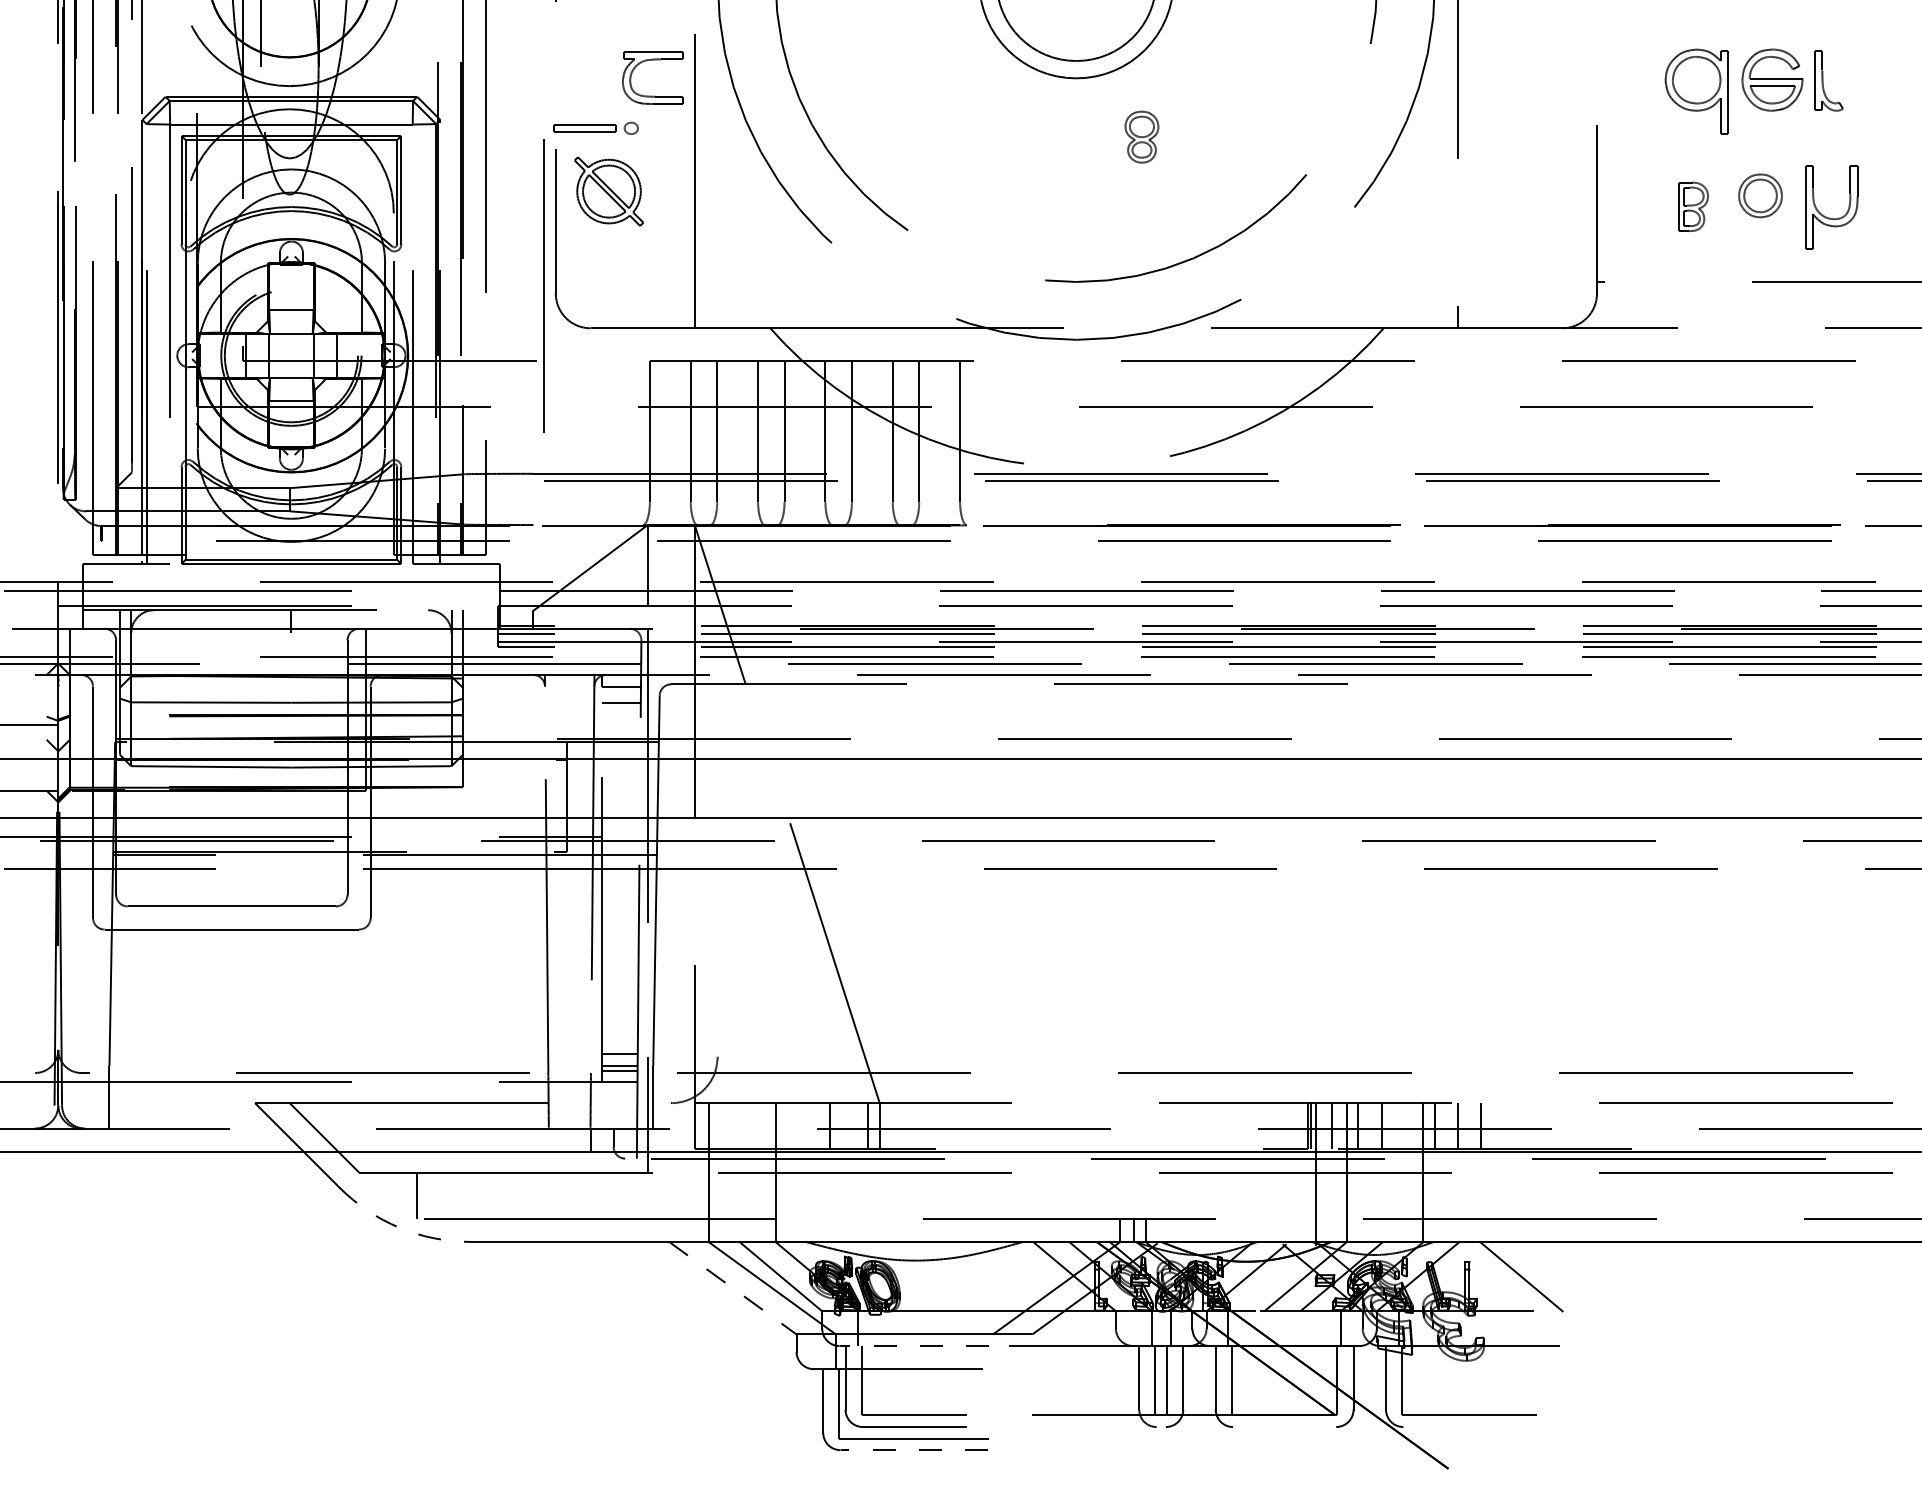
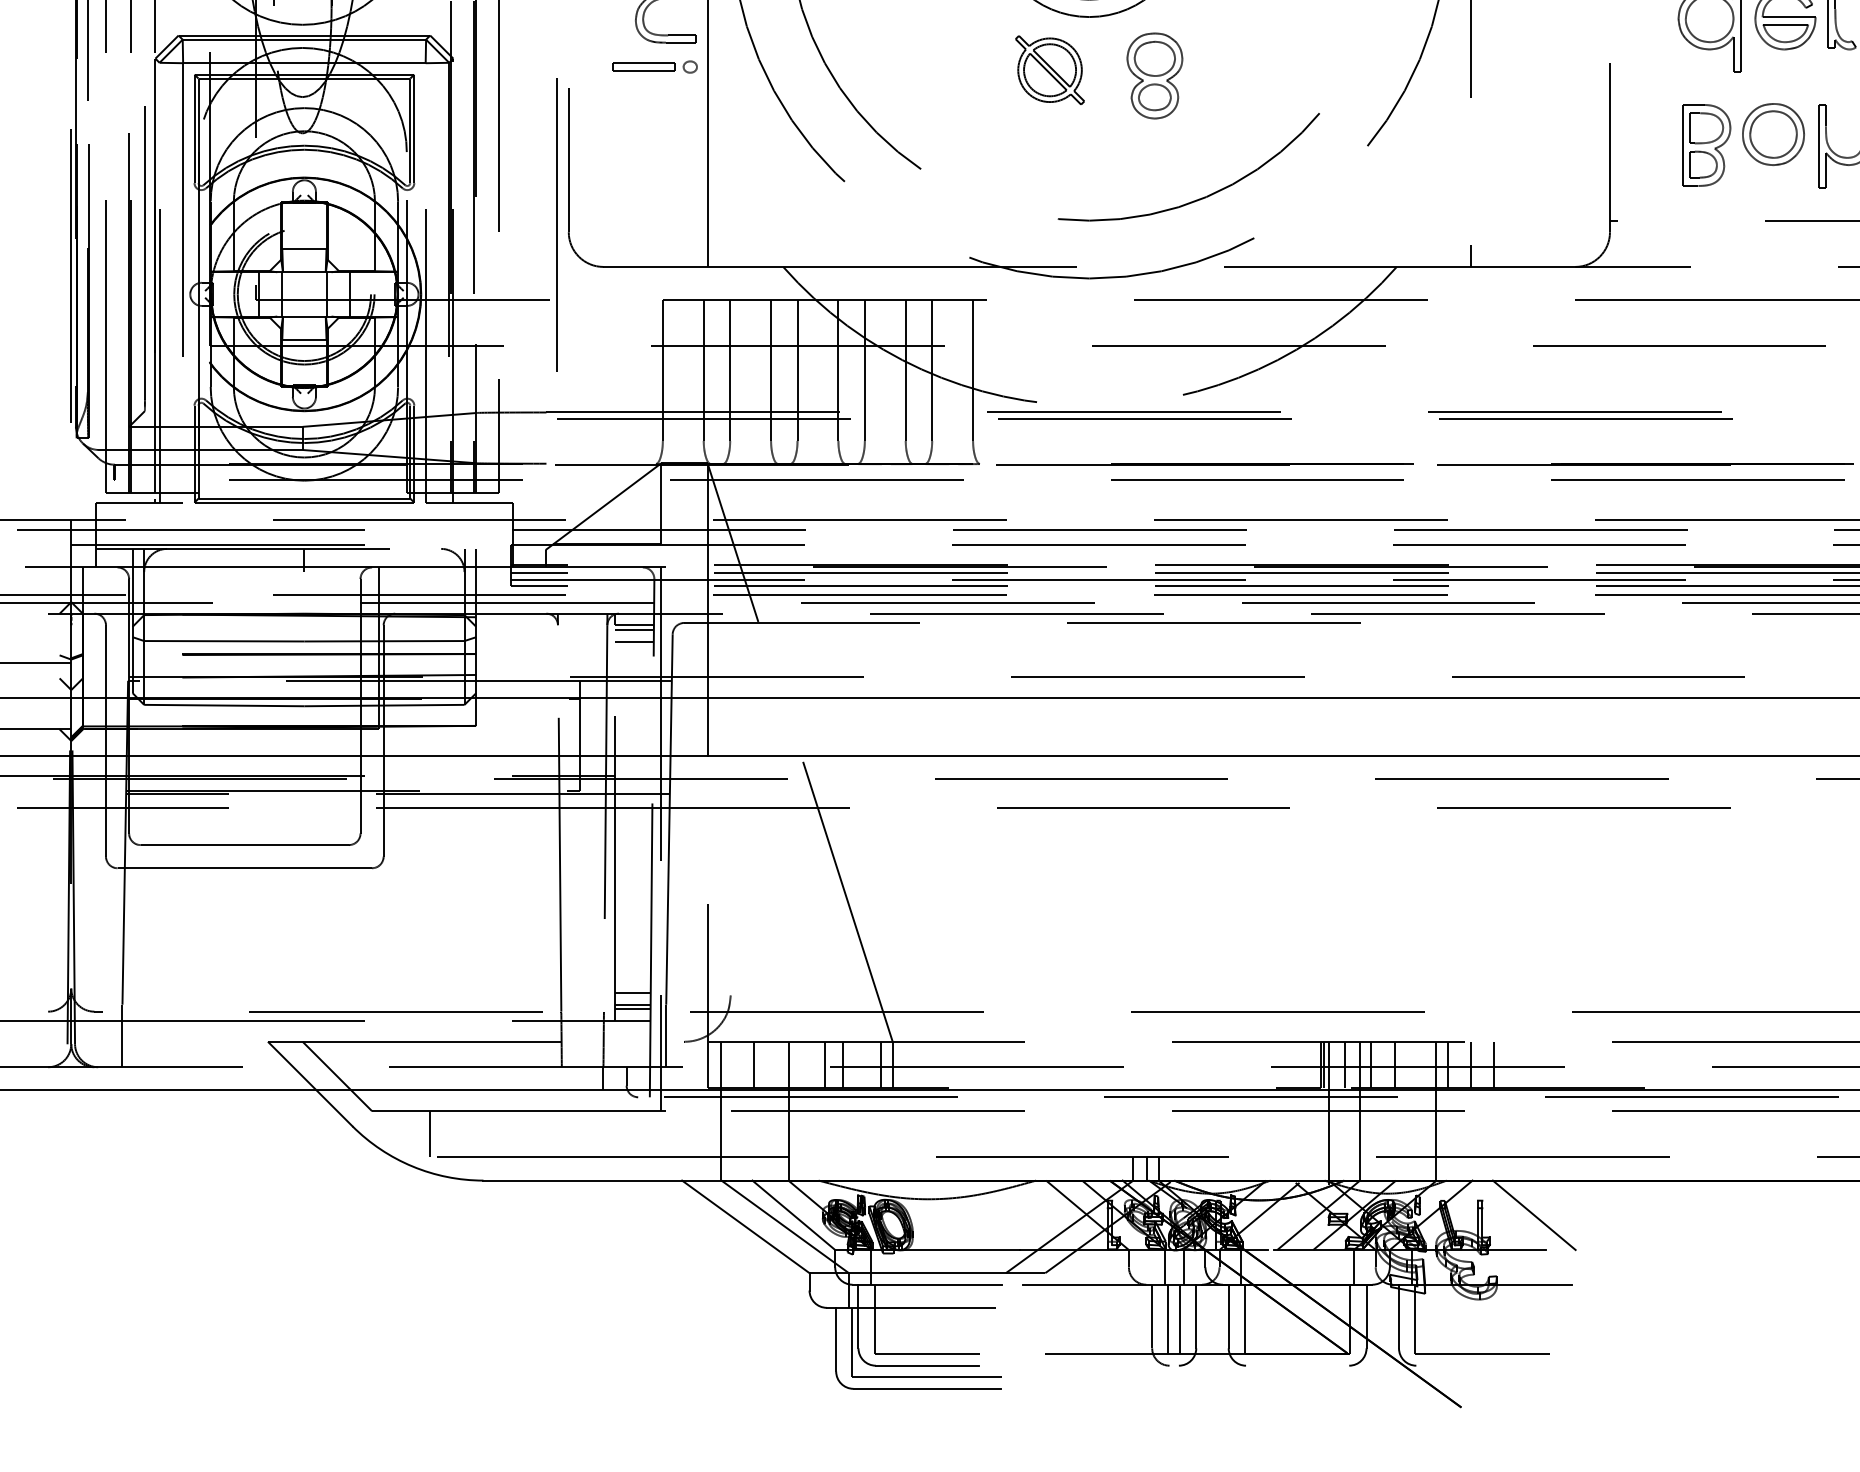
part: (595, 127) -> (654, 66), moved
part: (1141, 136) -> (1154, 75), size x1.67
part: (608, 191) -> (1049, 70), moved
part: (1760, 195) -> (1773, 134), size x1.43
part: (1693, 206) -> (1706, 145), size x1.67
line: (621, 691) -> (634, 630), added
line: (740, 1126) -> (753, 1065), added
line: (811, 1126) -> (824, 1065), added
arc: (399, 1227) -> (412, 1166), dashed -> solid
line: (732, 1288) -> (745, 1227), dashed -> solid
line: (914, 1346) -> (927, 1285), dashed -> solid
line: (914, 1450) -> (927, 1389), dashed -> solid

